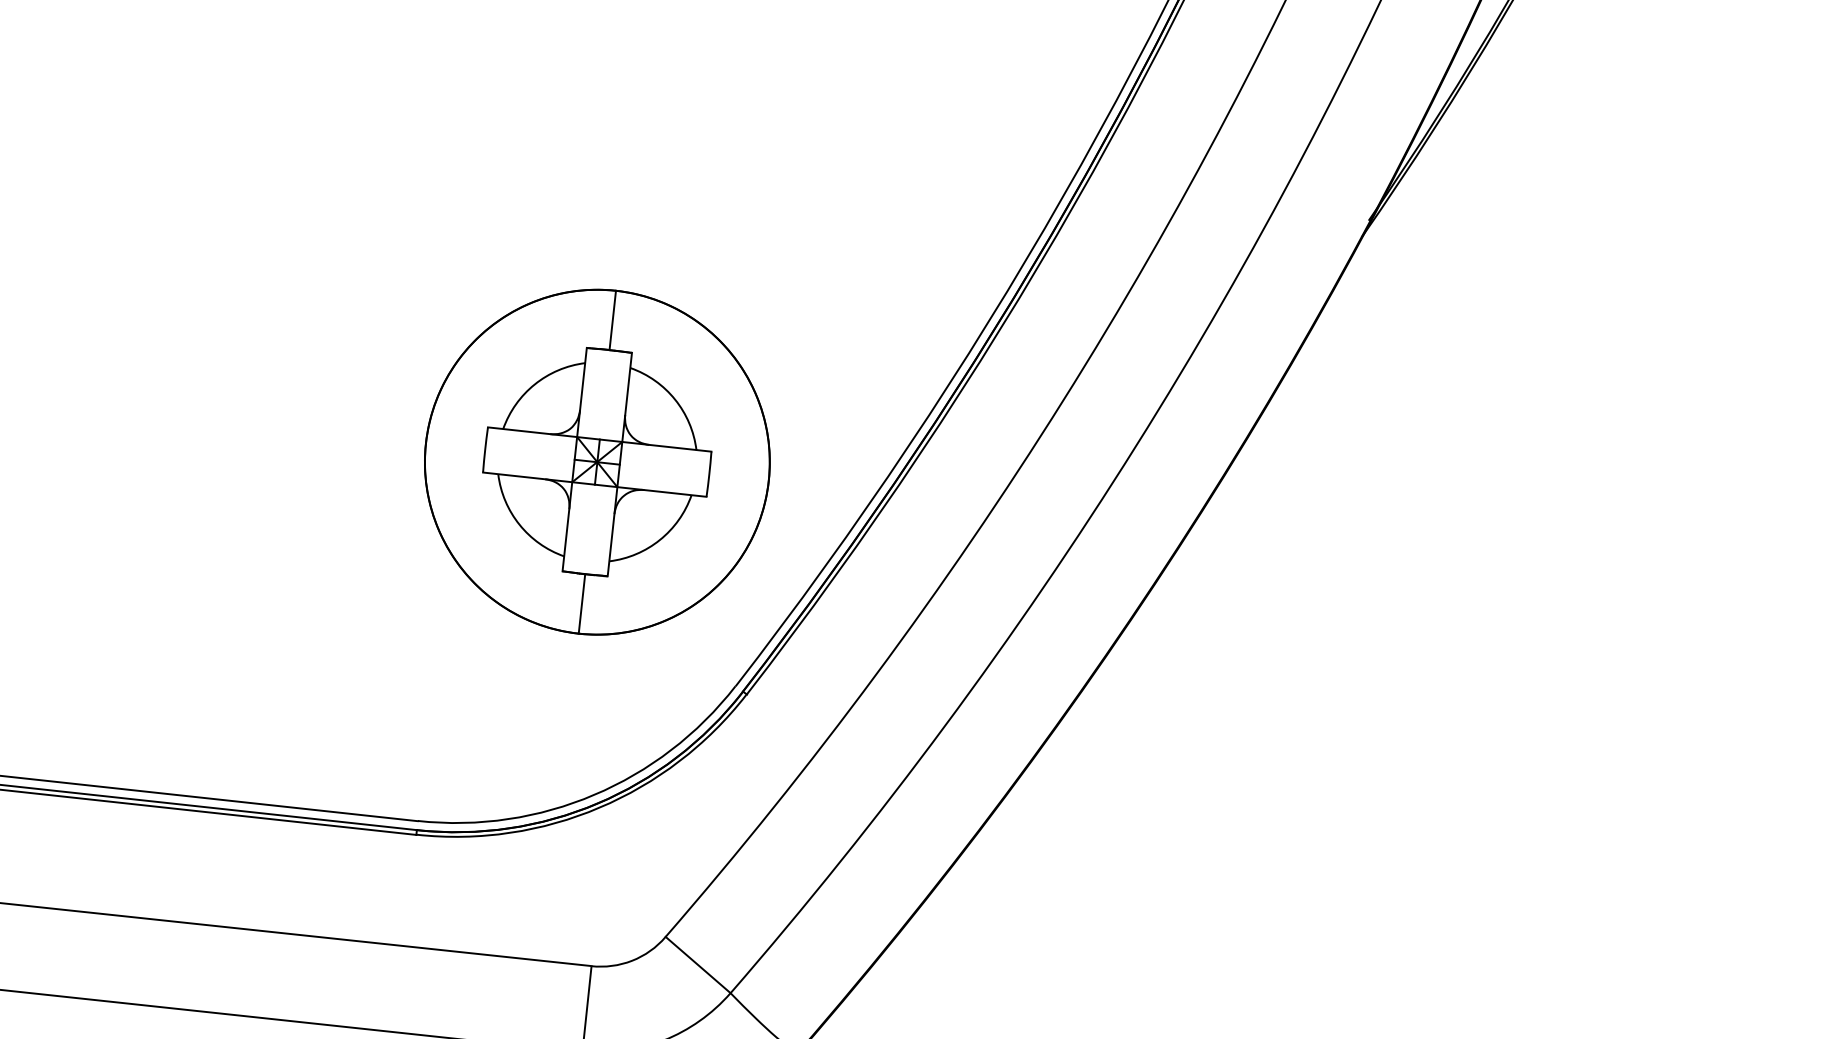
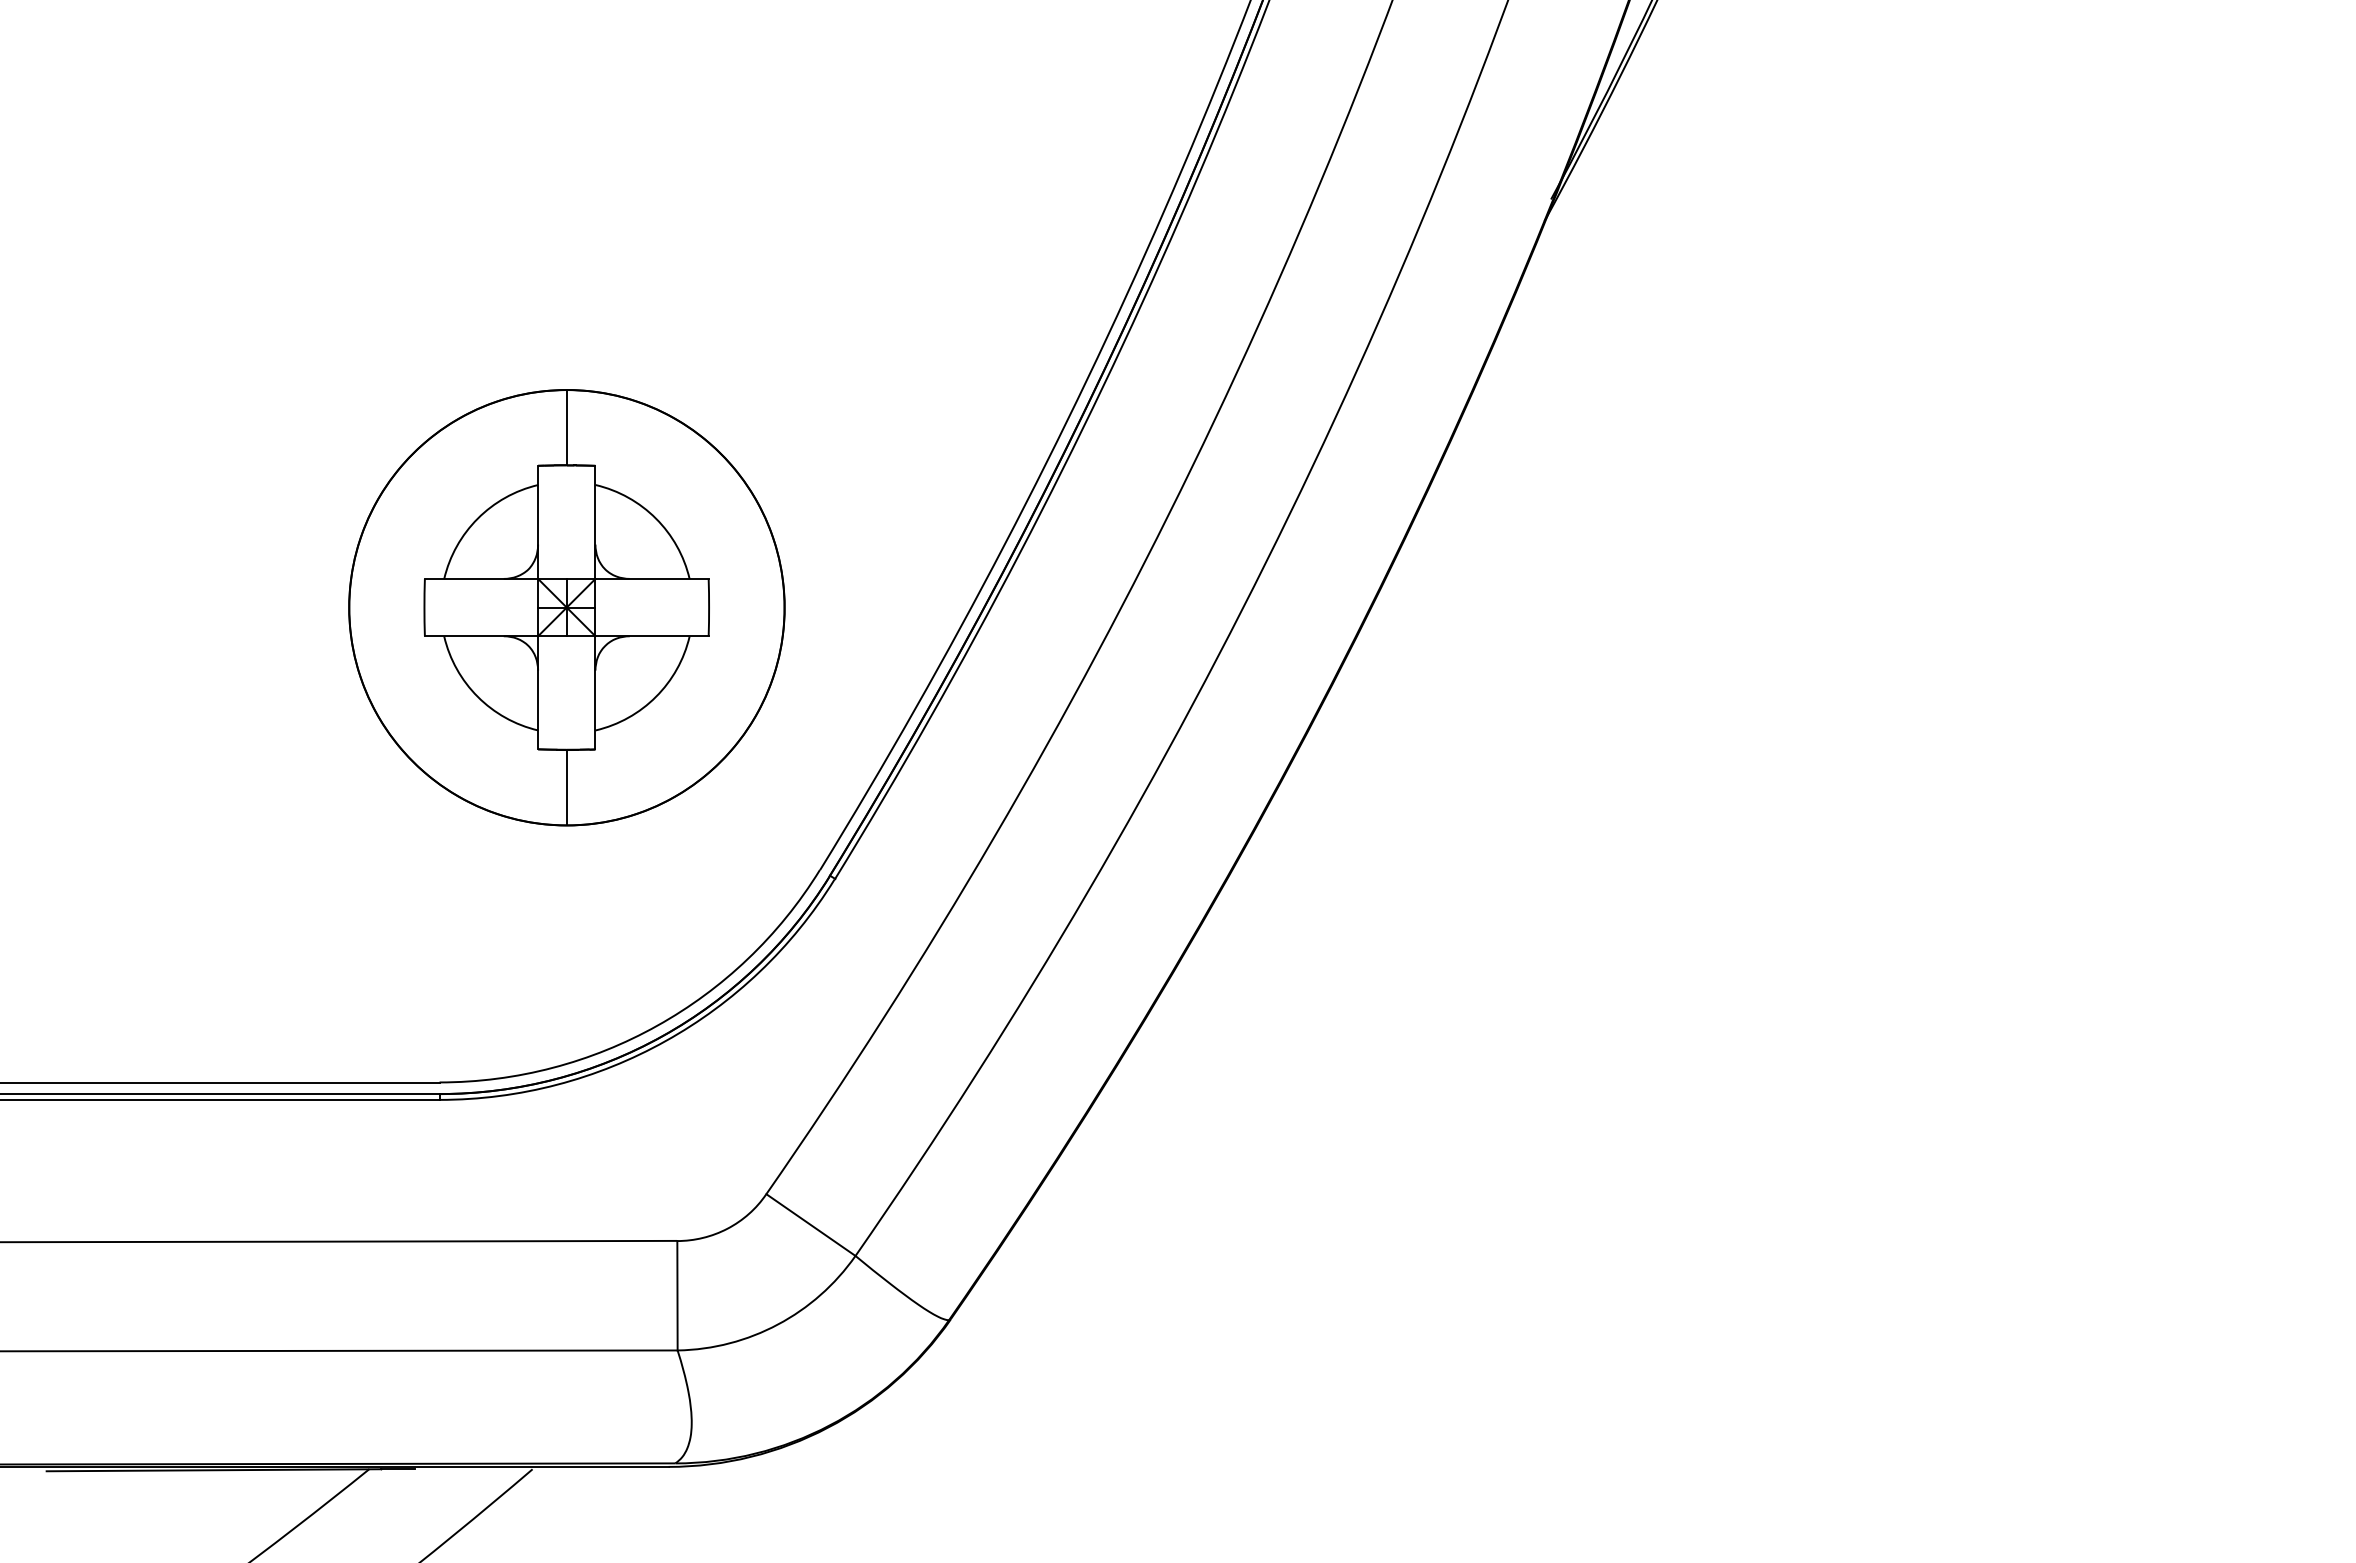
part: (597, 462) -> (566, 607), moved

